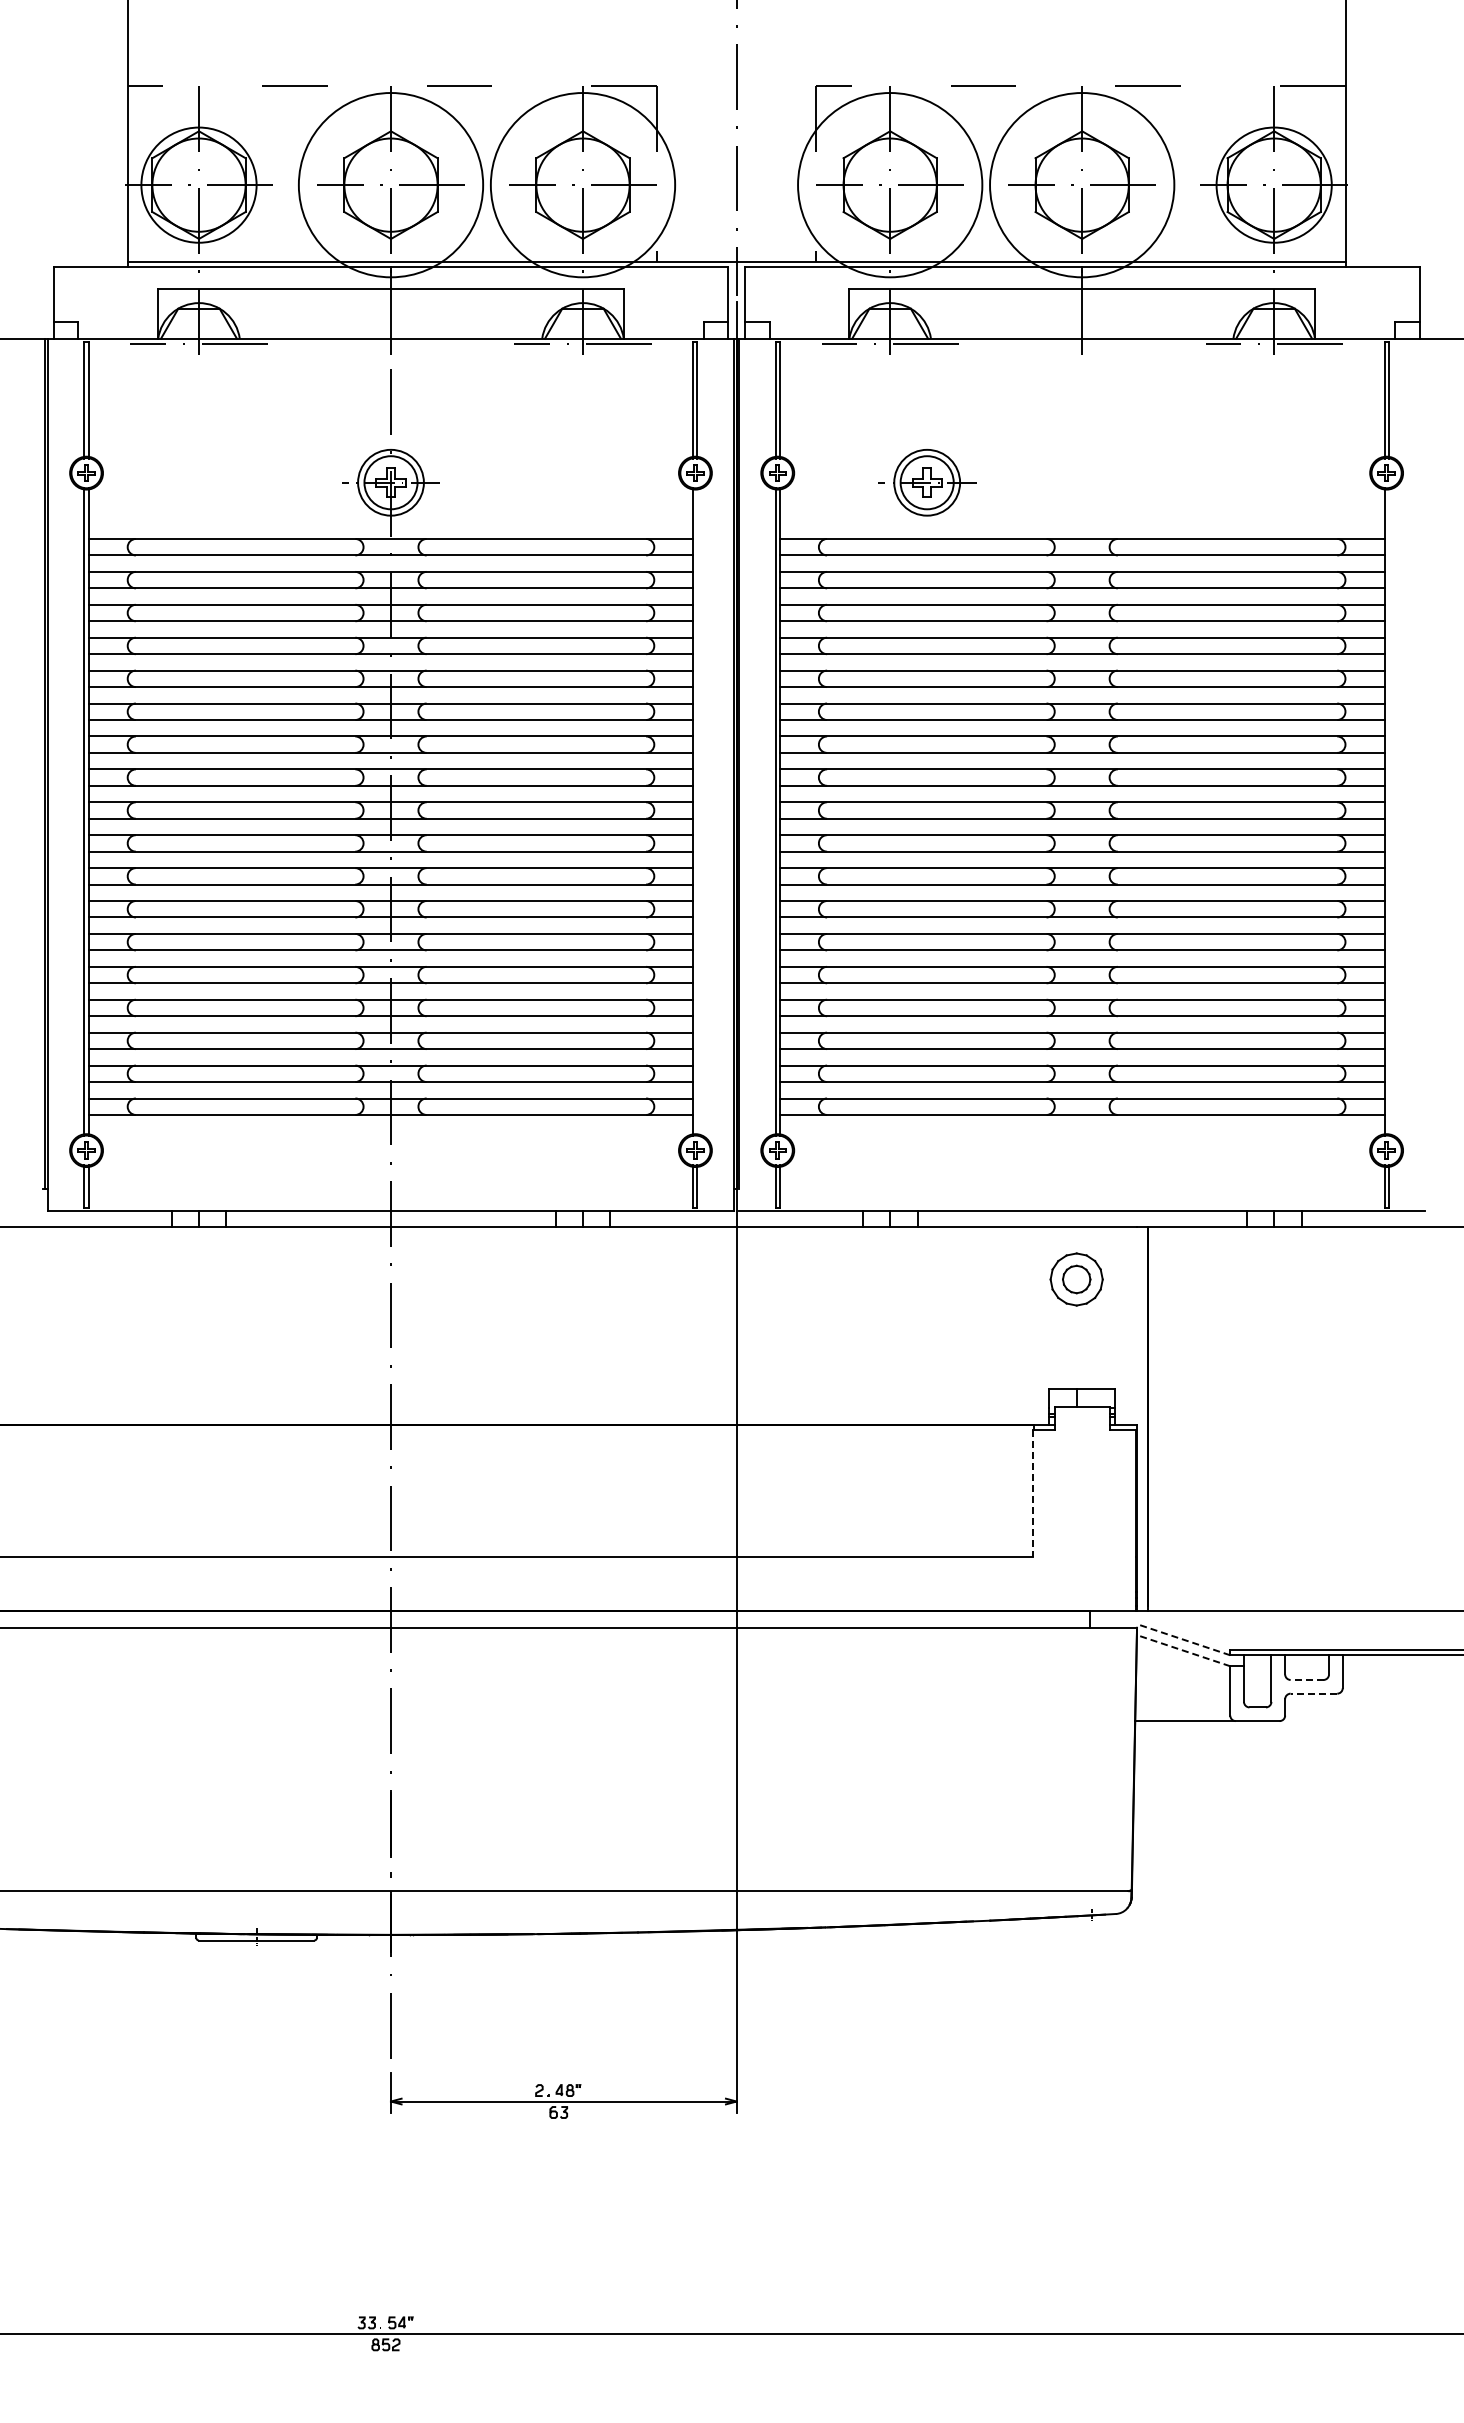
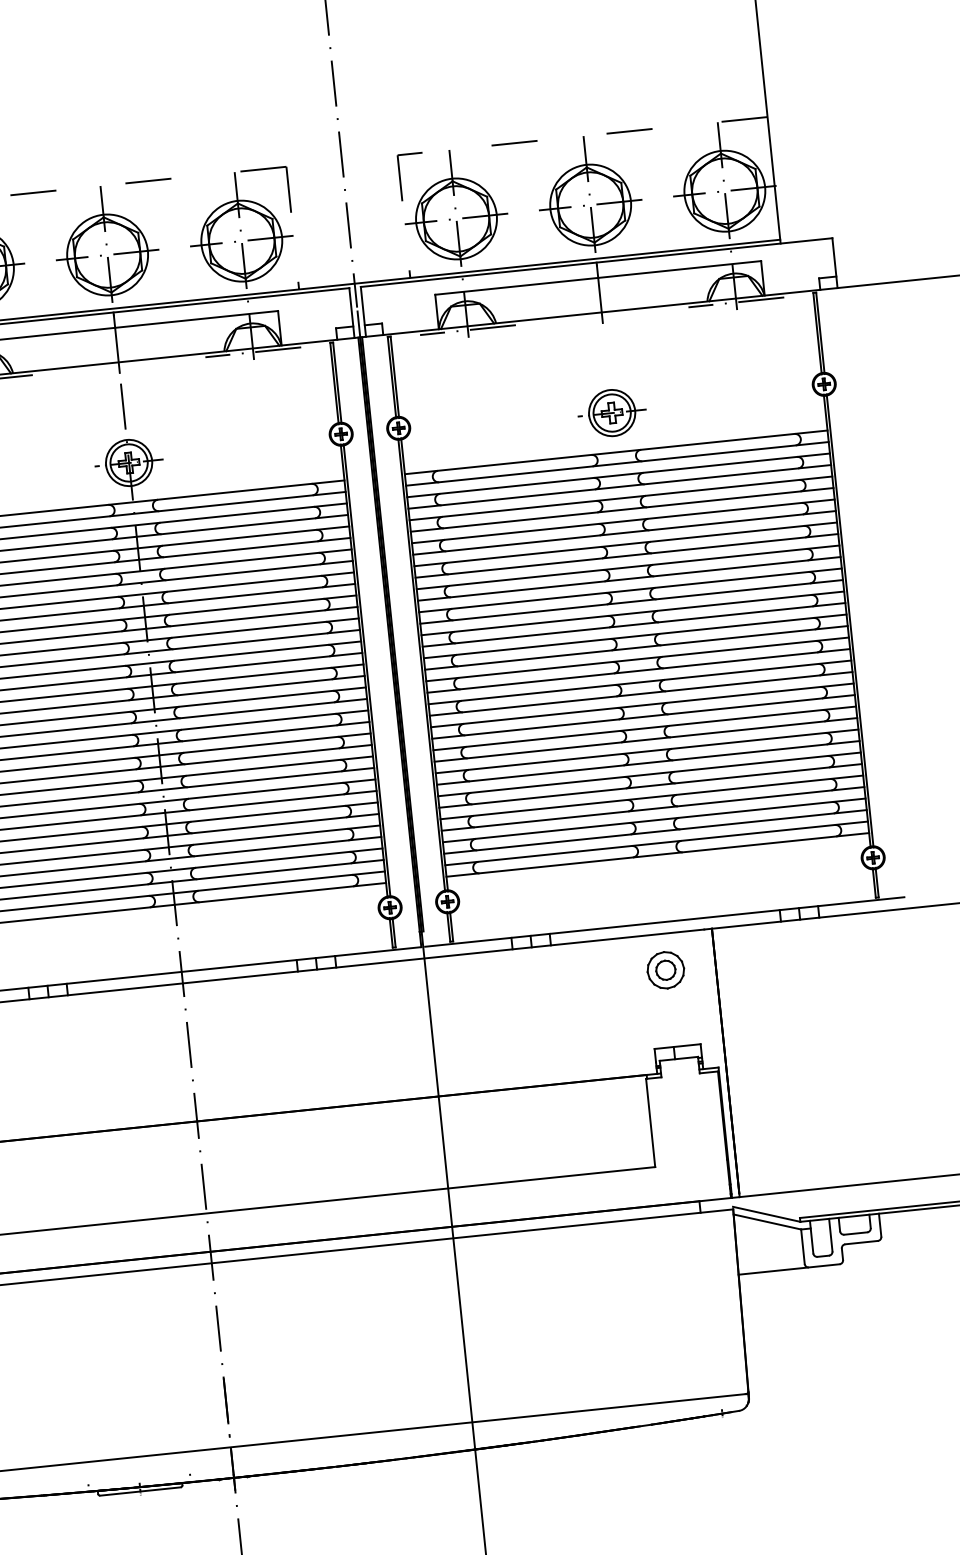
circle: (390, 184) -> (107, 254), size x0.62
circle: (582, 184) -> (241, 240), size x0.62
circle: (889, 184) -> (455, 218), size x0.62
circle: (1081, 184) -> (590, 204), size x0.62
part: (927, 482) -> (612, 412), moved
line: (697, 811) -> (367, 670), added
line: (1388, 811) -> (849, 620), added
line: (1032, 1493) -> (650, 1123), dashed -> solid
line: (1183, 1639) -> (766, 1214), dashed -> solid
line: (1183, 1650) -> (767, 1221), dashed -> solid
line: (1306, 1679) -> (855, 1233), dashed -> solid
line: (1313, 1693) -> (861, 1242), dashed -> solid

